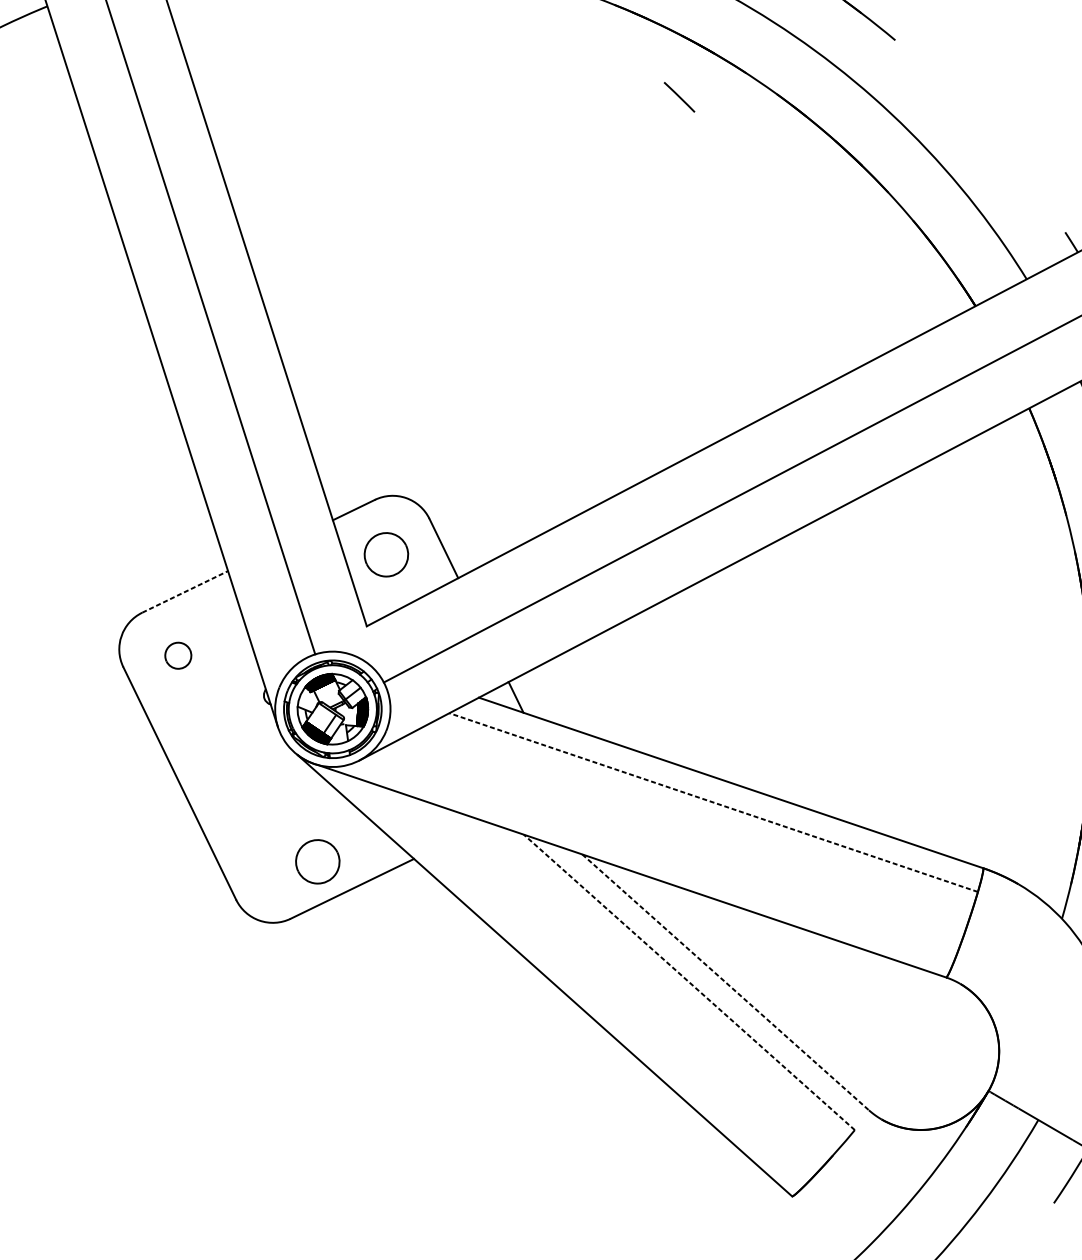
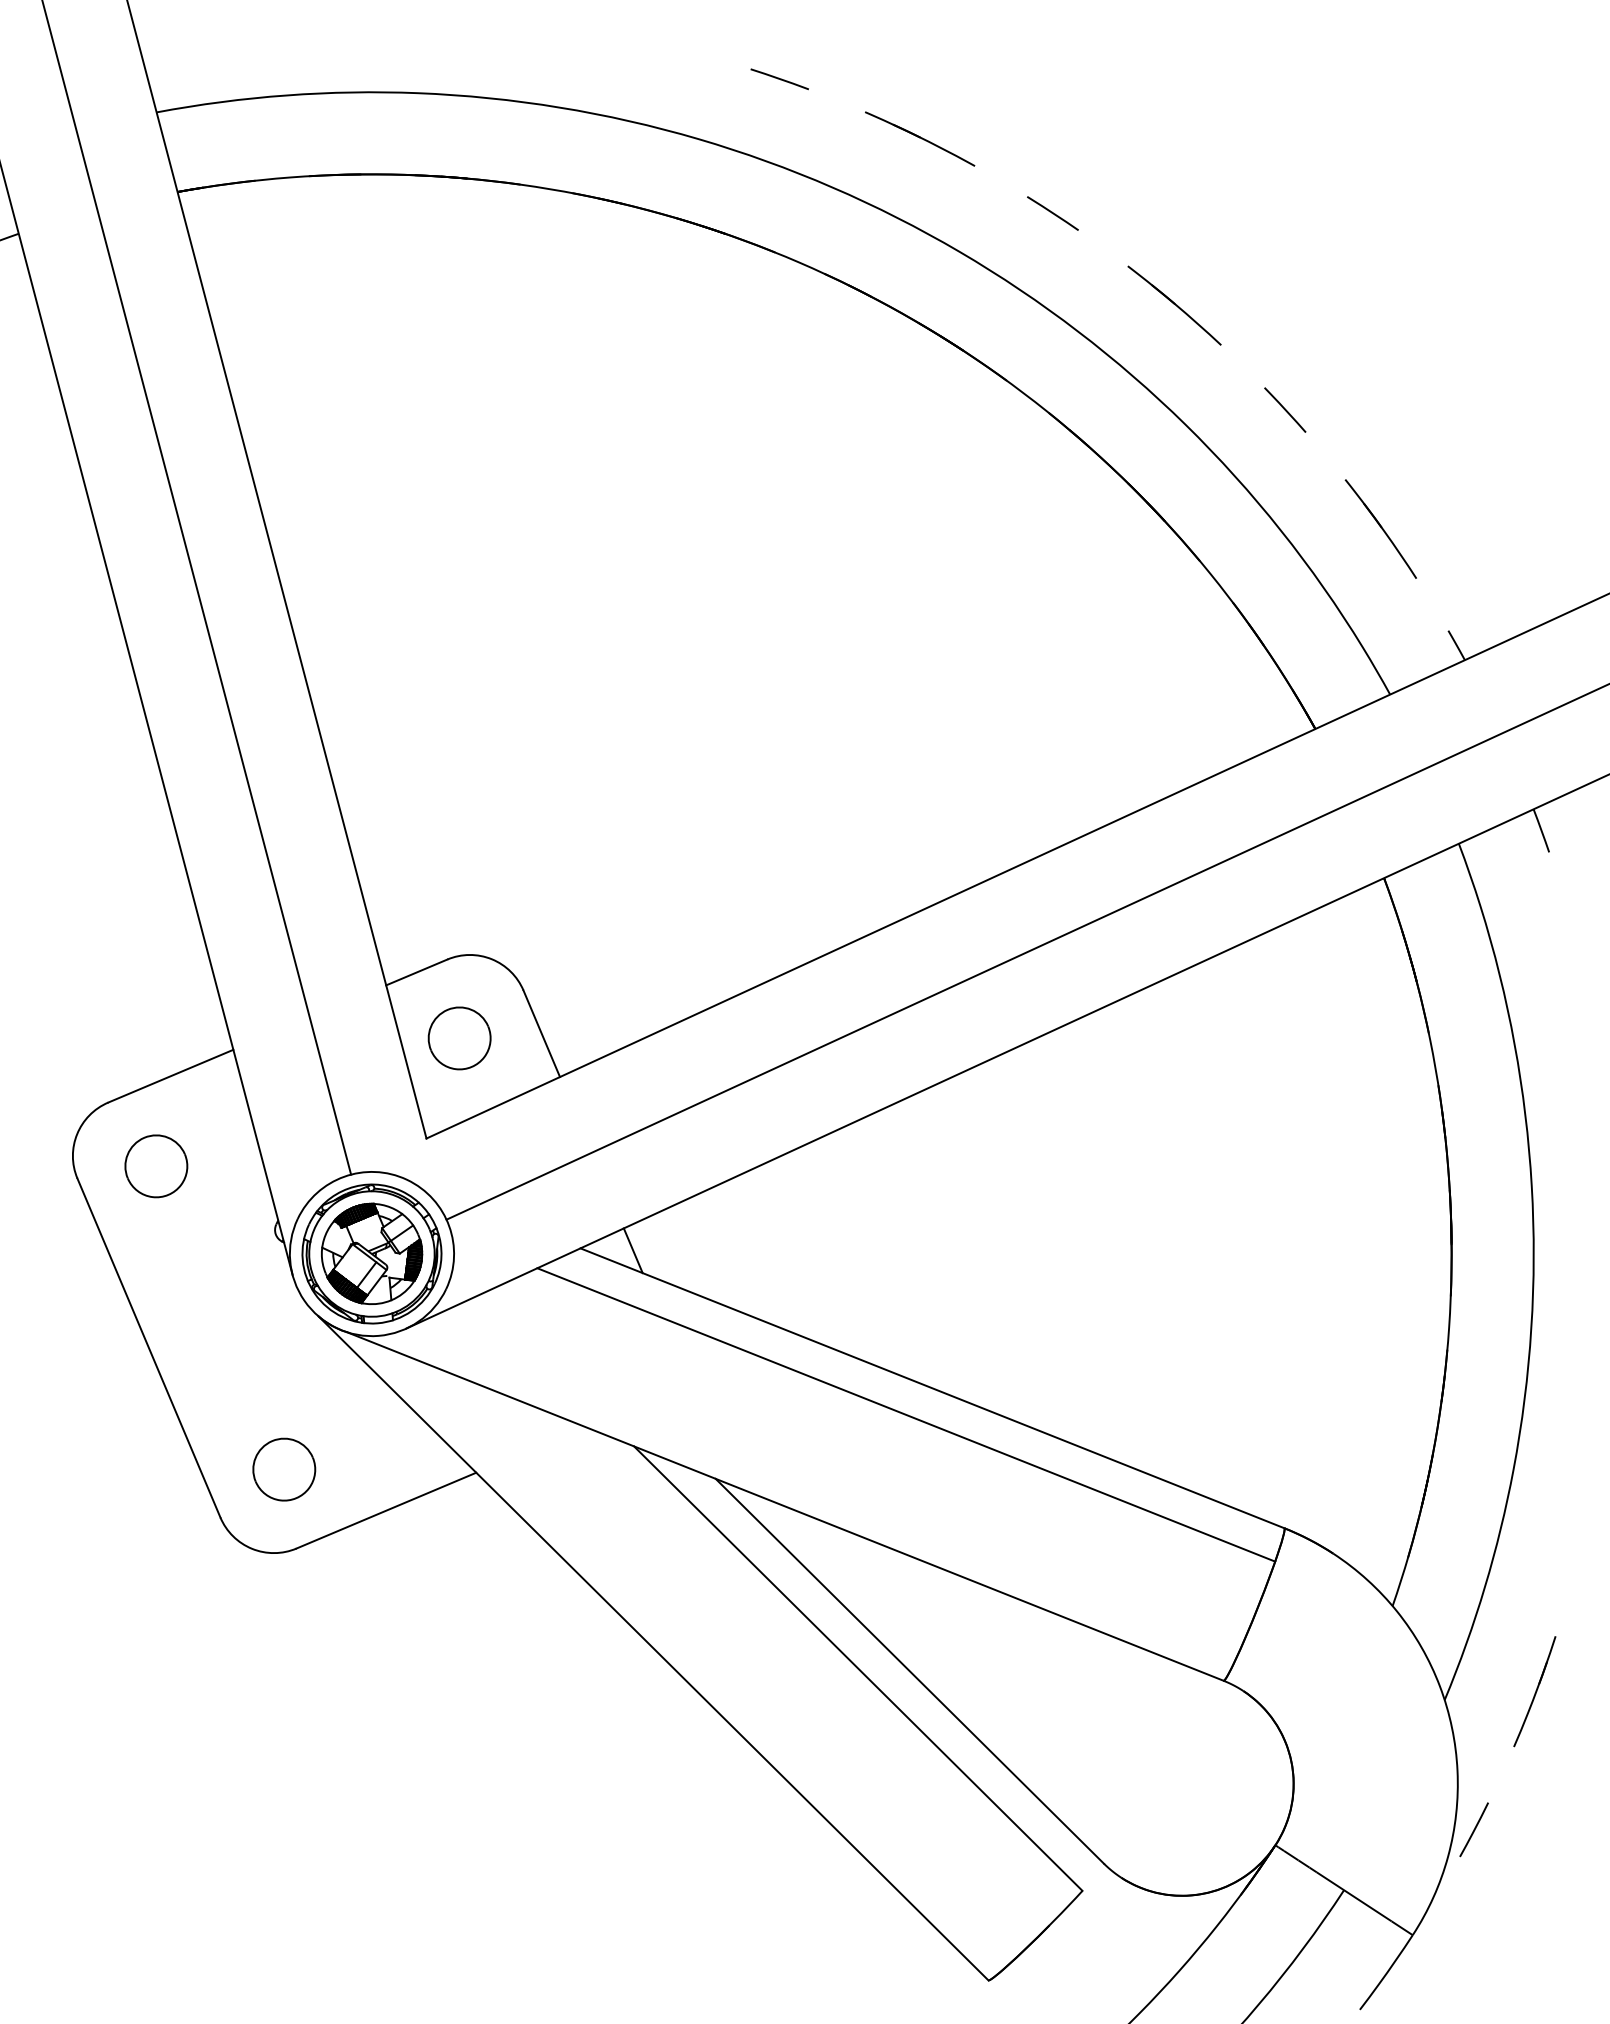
line: (679, 96) -> (1285, 409), moved
part: (1013, 163) -> (1380, 528), added
line: (184, 592) -> (170, 1076), dashed -> solid
part: (178, 655) -> (156, 1166), size x1.67
line: (713, 802) -> (905, 1414), dashed -> solid
part: (317, 861) -> (284, 1469), moved
line: (689, 982) -> (858, 1668), dashed -> solid
line: (726, 982) -> (910, 1671), dashed -> solid

